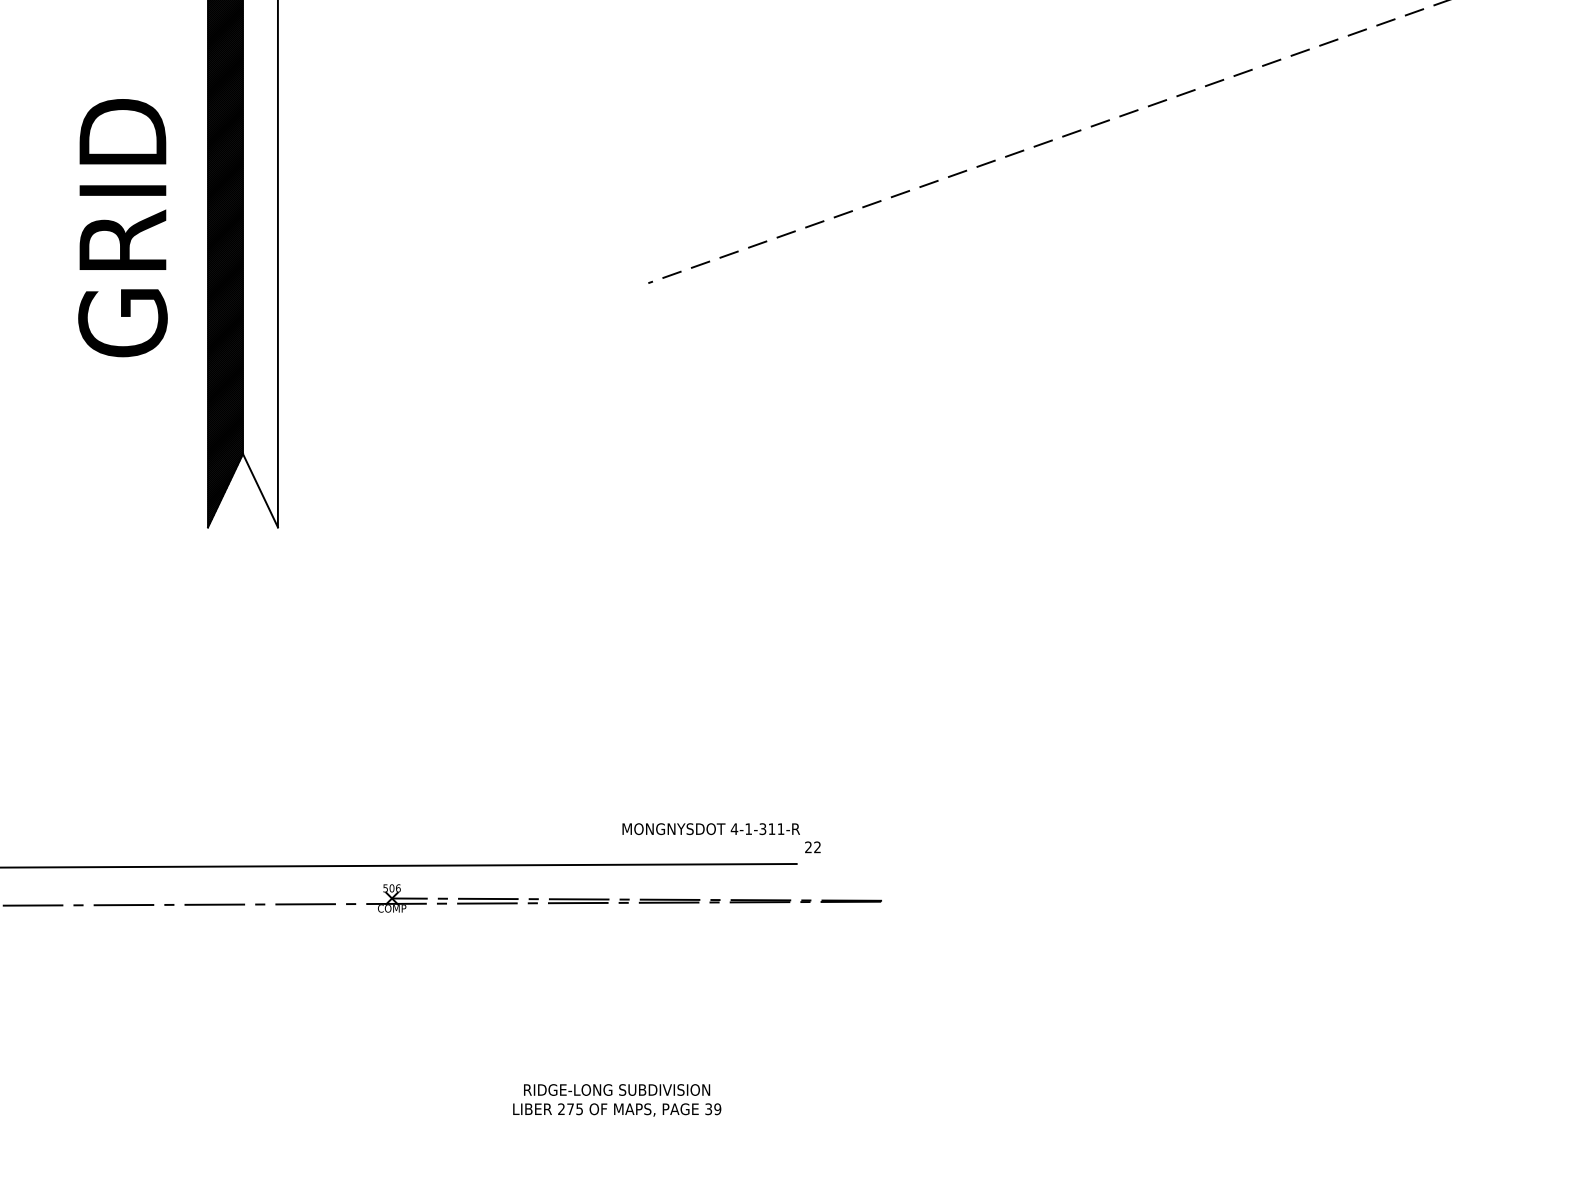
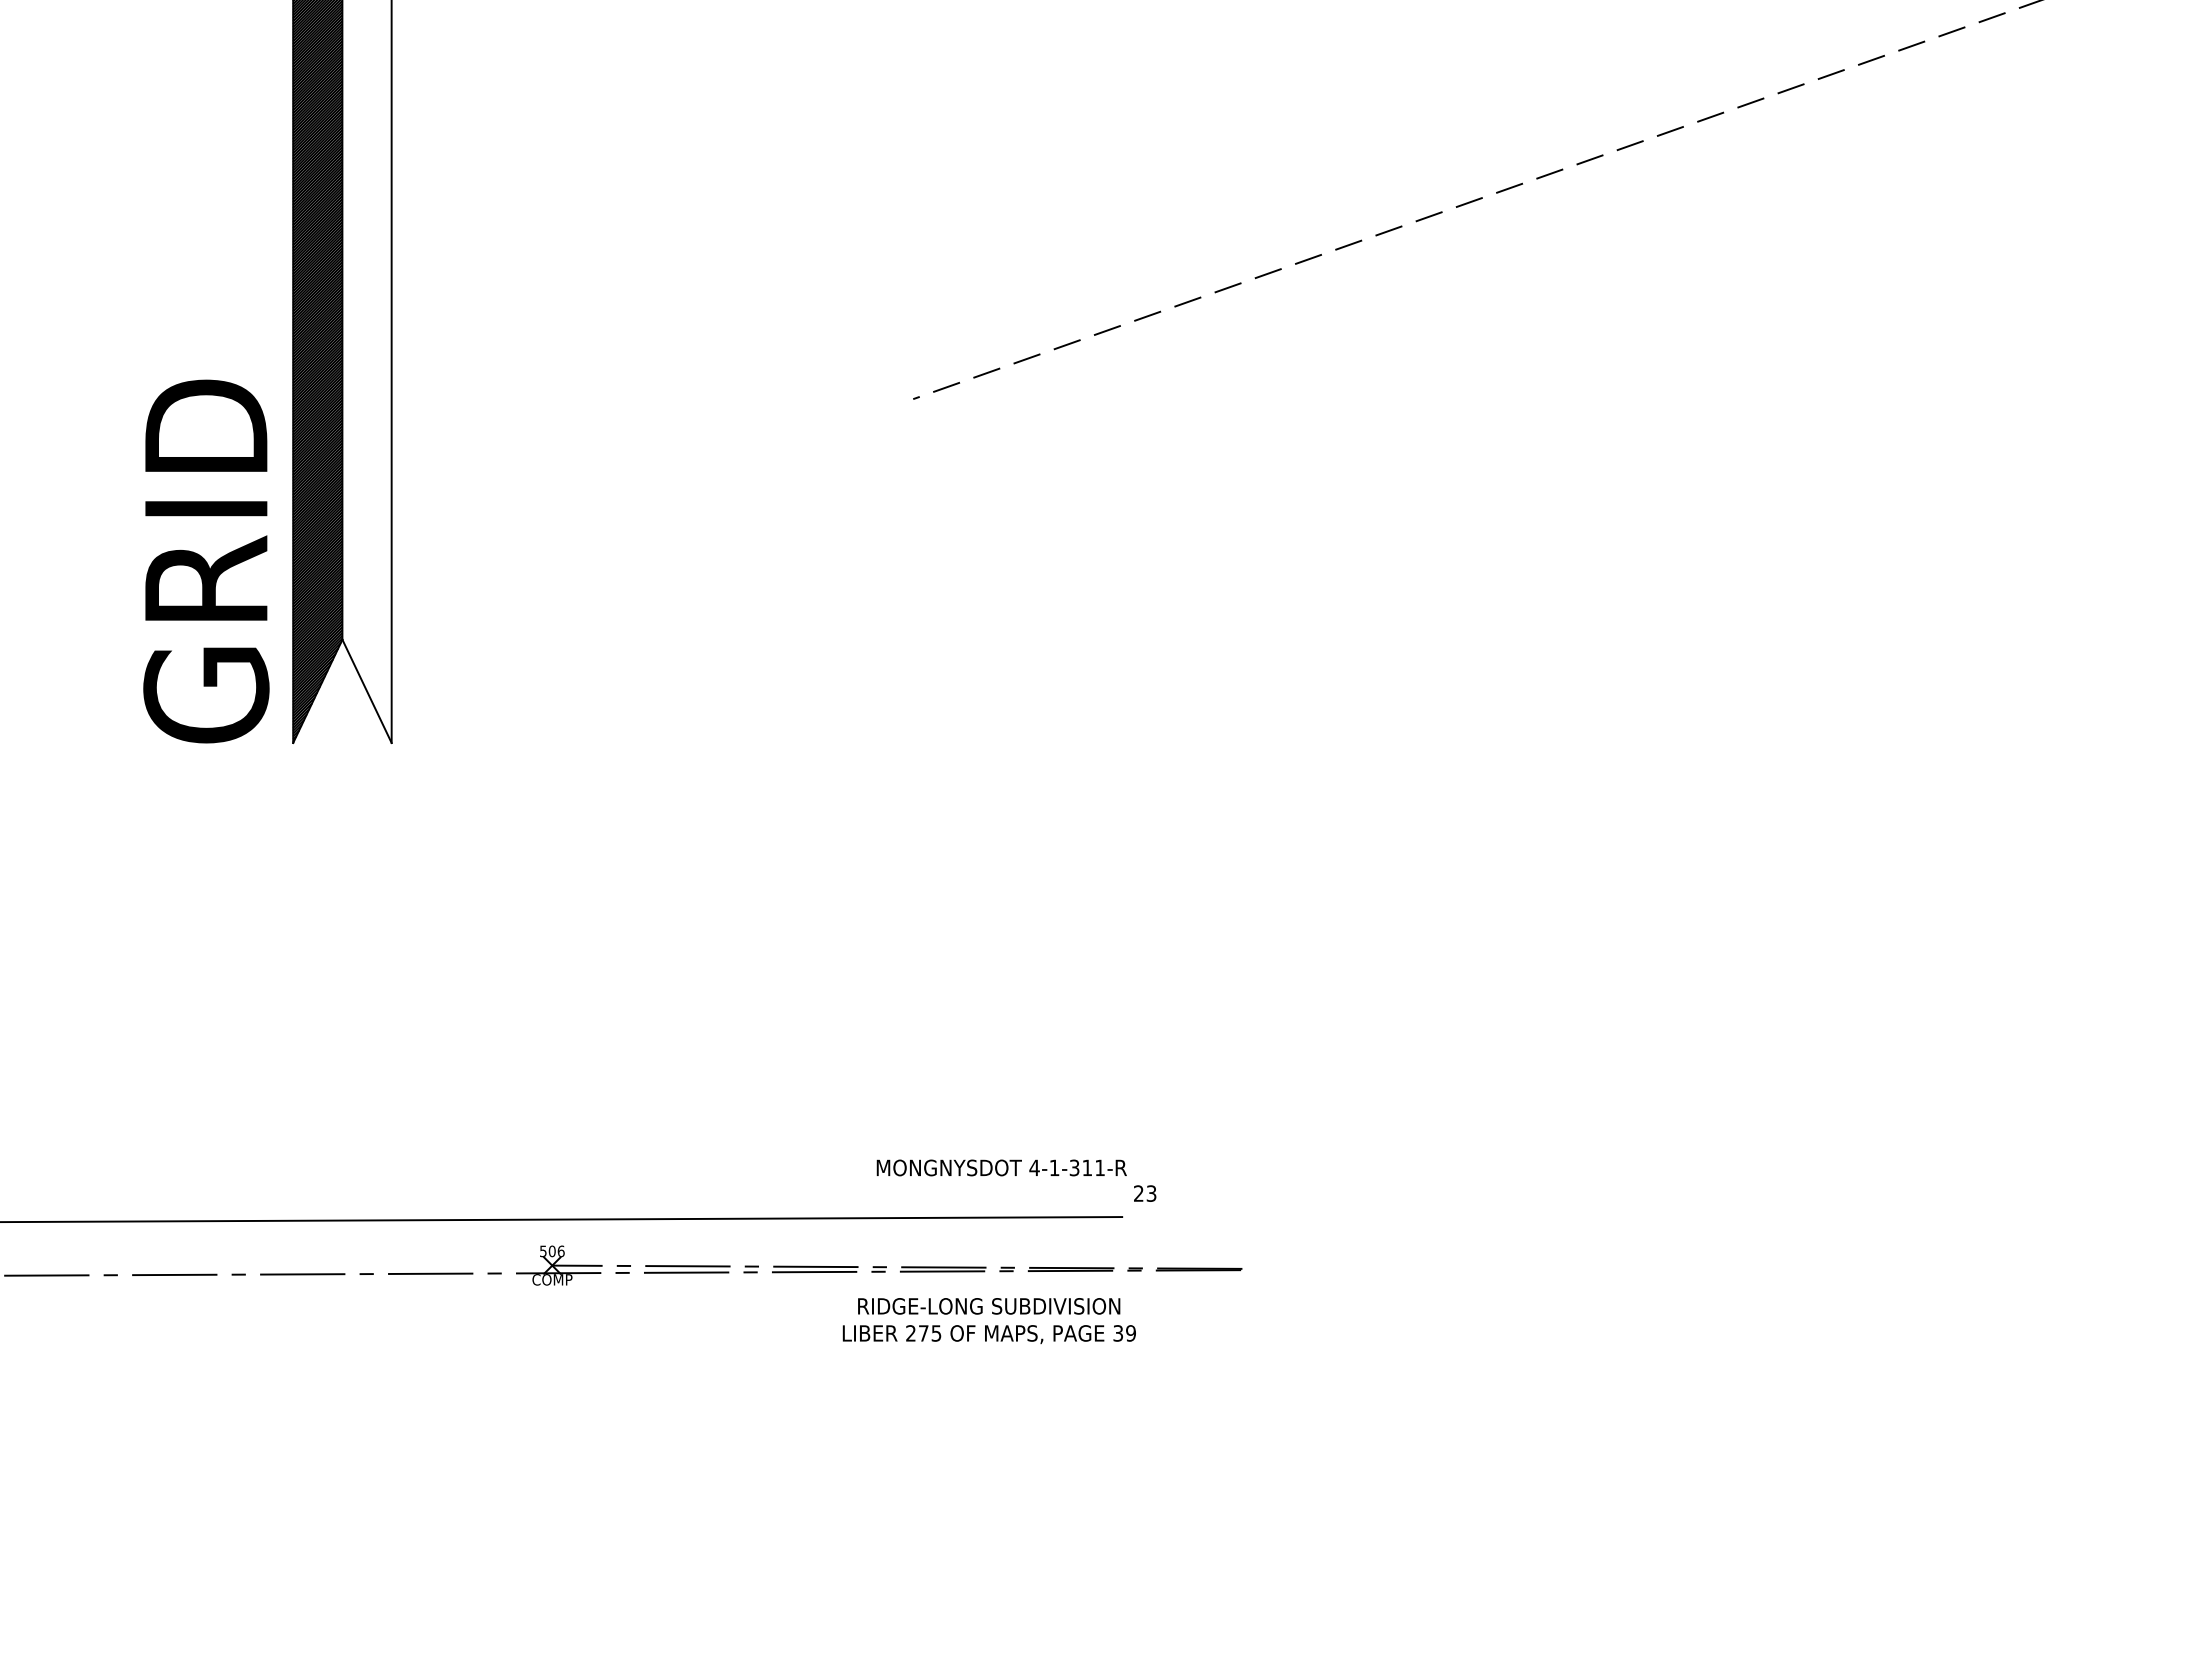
text: (123, 228) -> (206, 561), moved
text: (817, 847) -> (1151, 1193), 22 -> 23
text: (616, 1100) -> (988, 1320), moved

